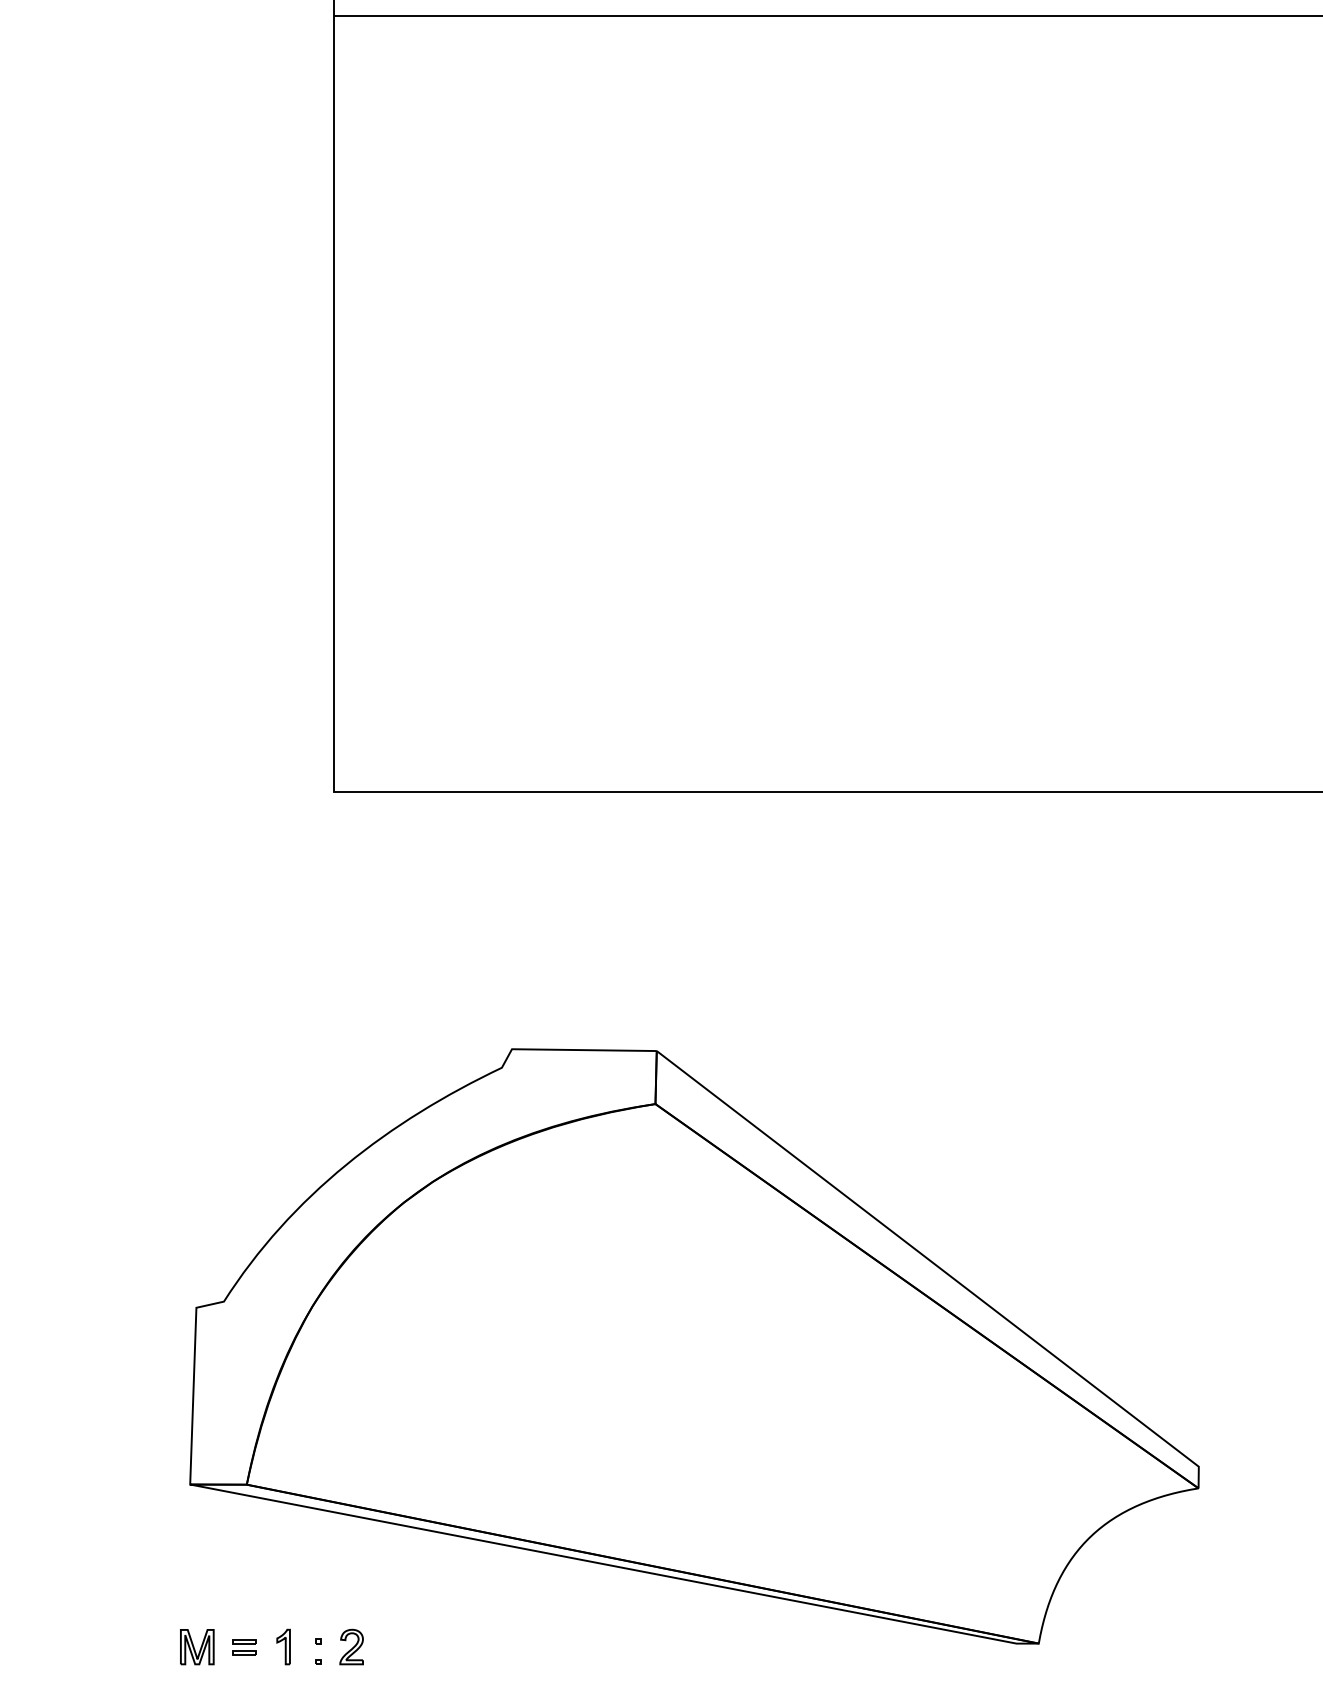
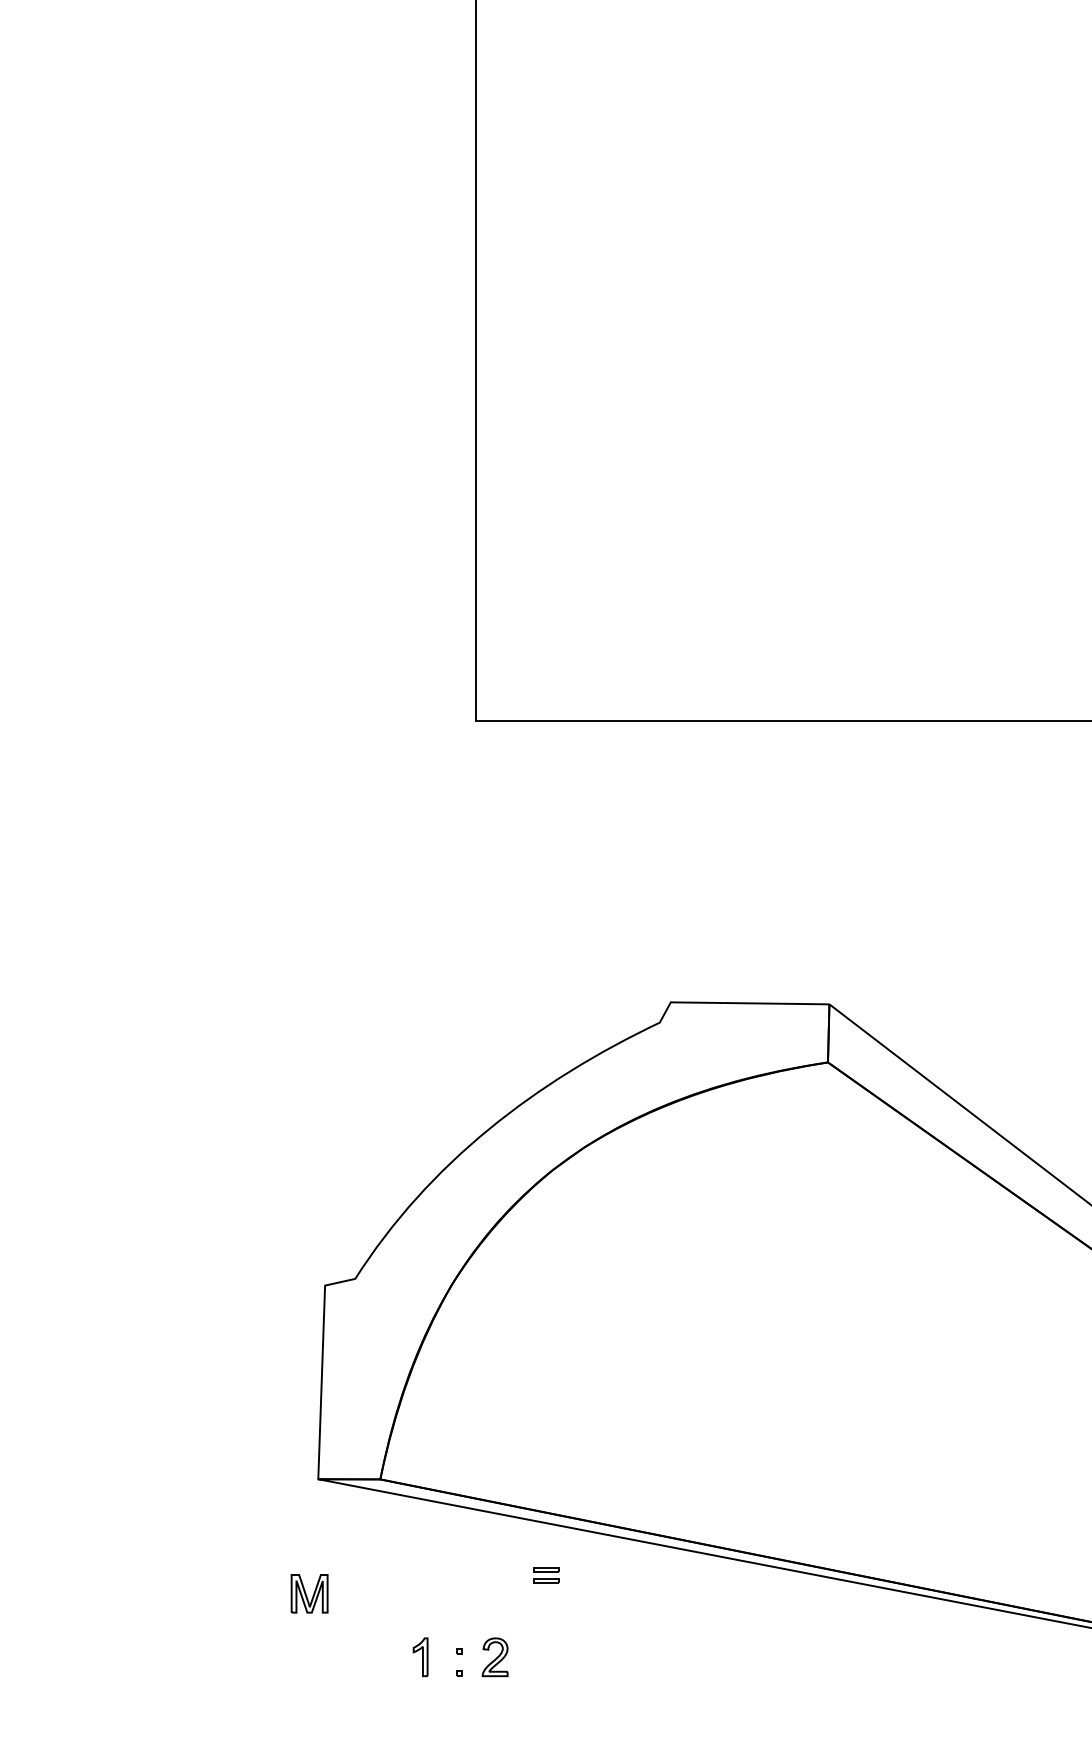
part: (197, 1647) -> (309, 1594), moved
part: (244, 1647) -> (546, 1575), moved

